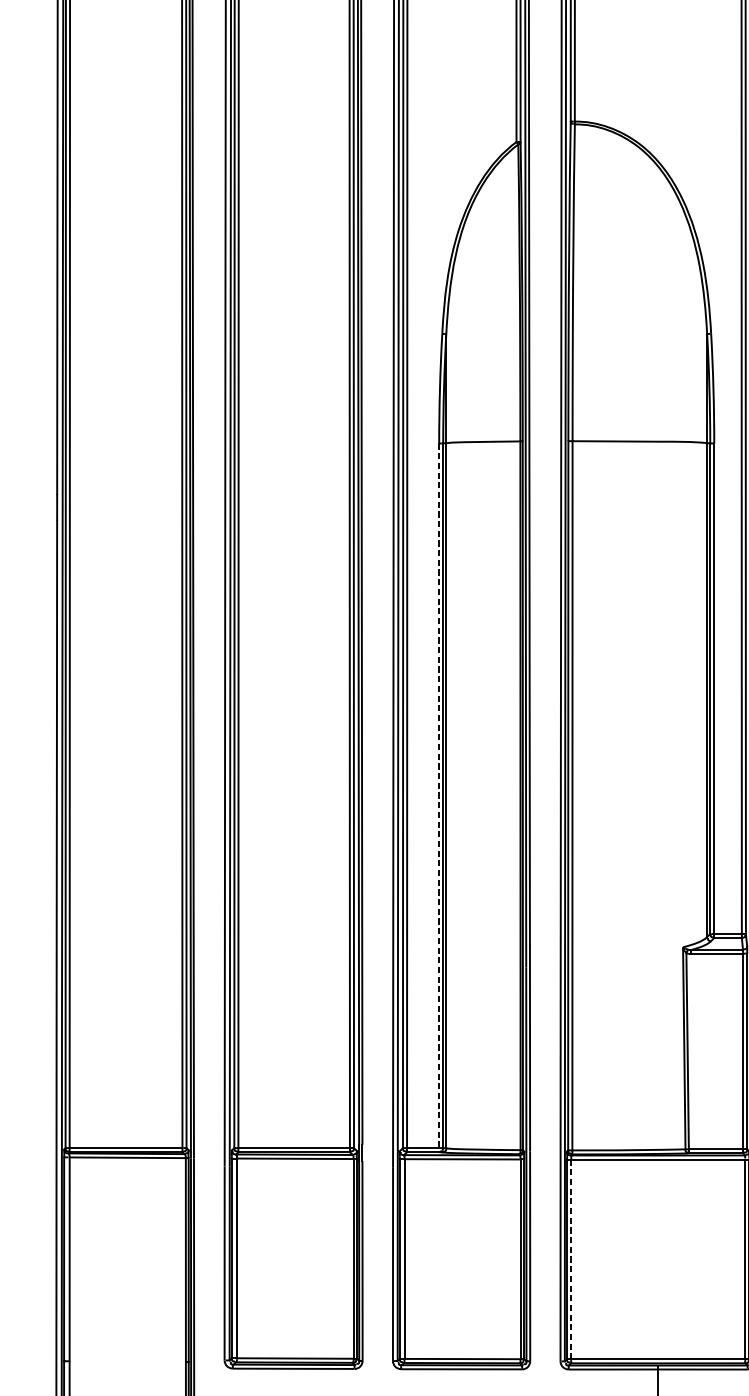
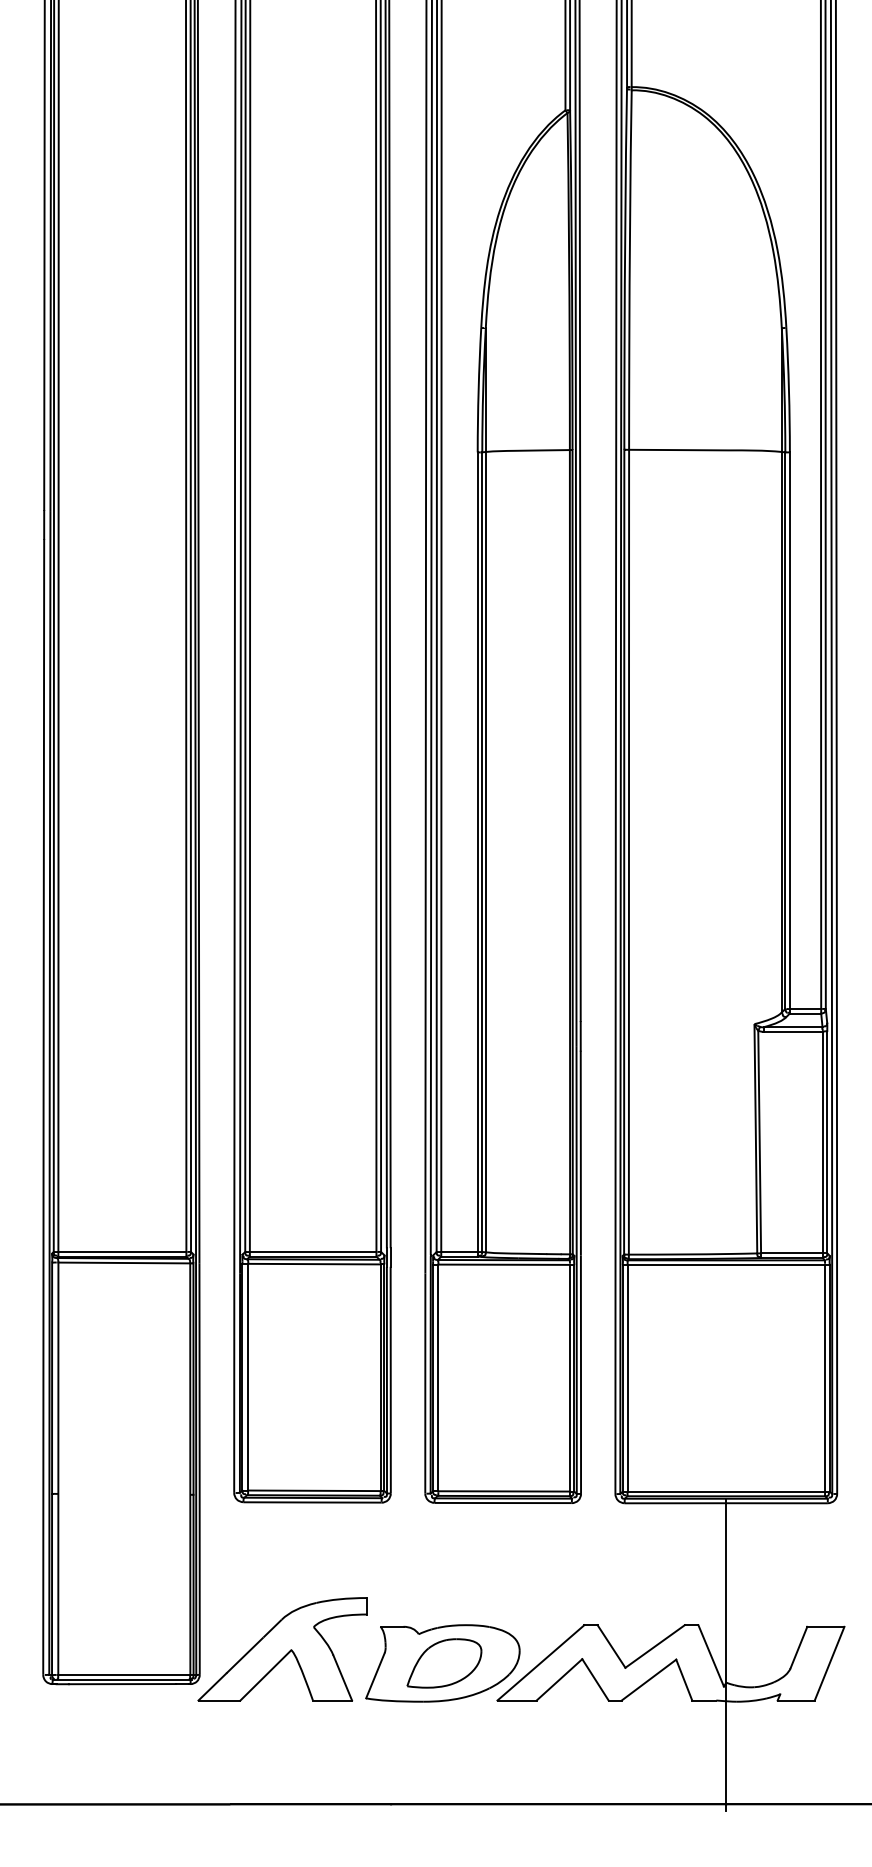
line: (438, 797) -> (477, 854), dashed -> solid
line: (571, 1259) -> (627, 1378), dashed -> solid

